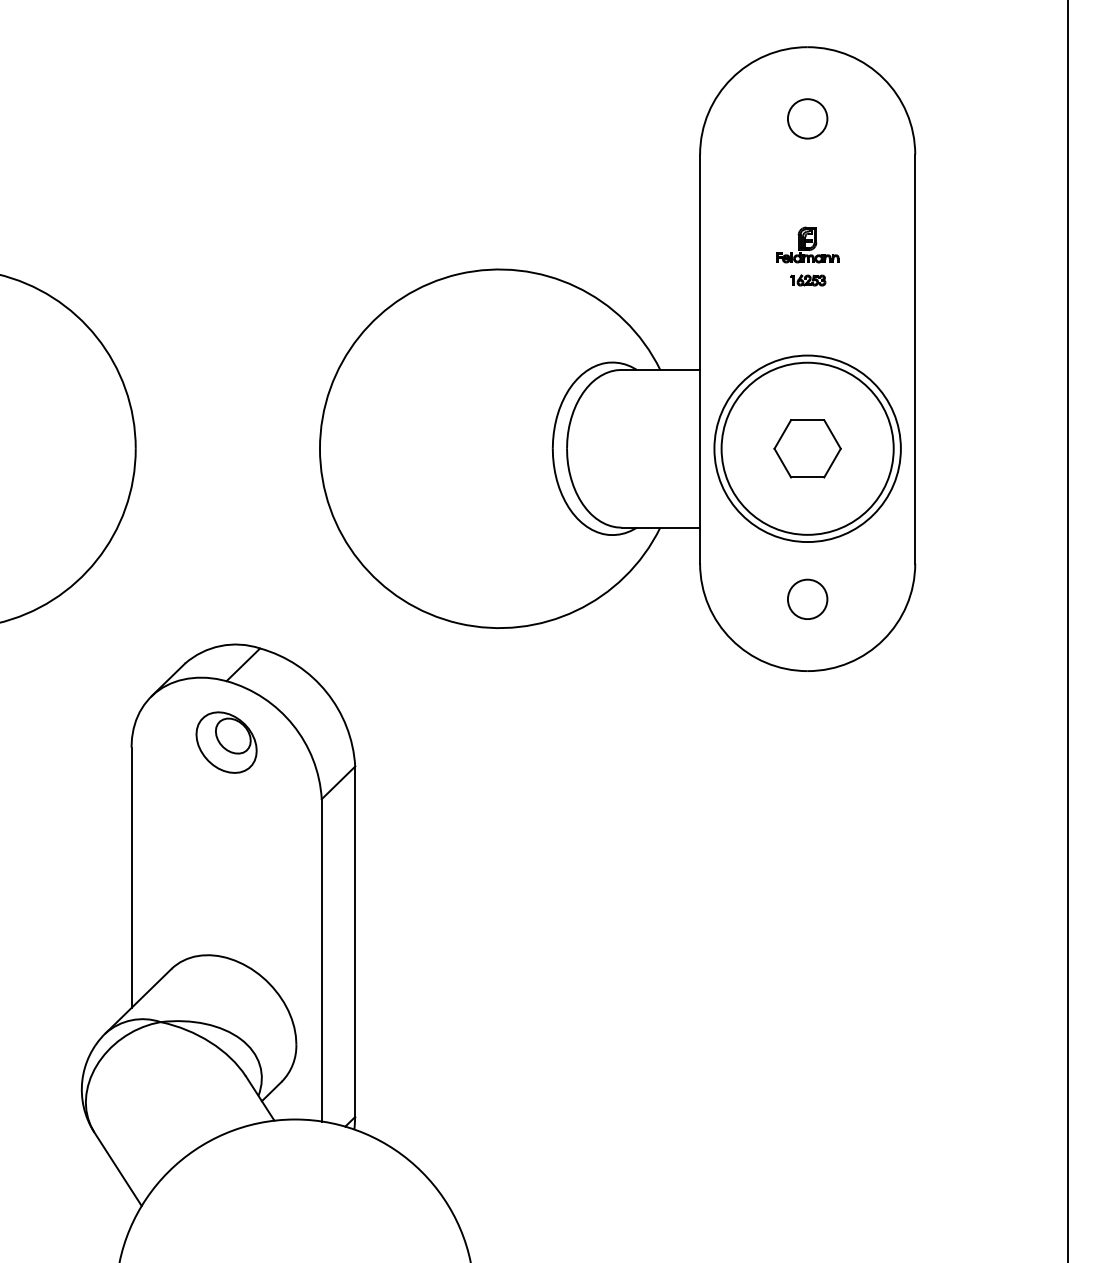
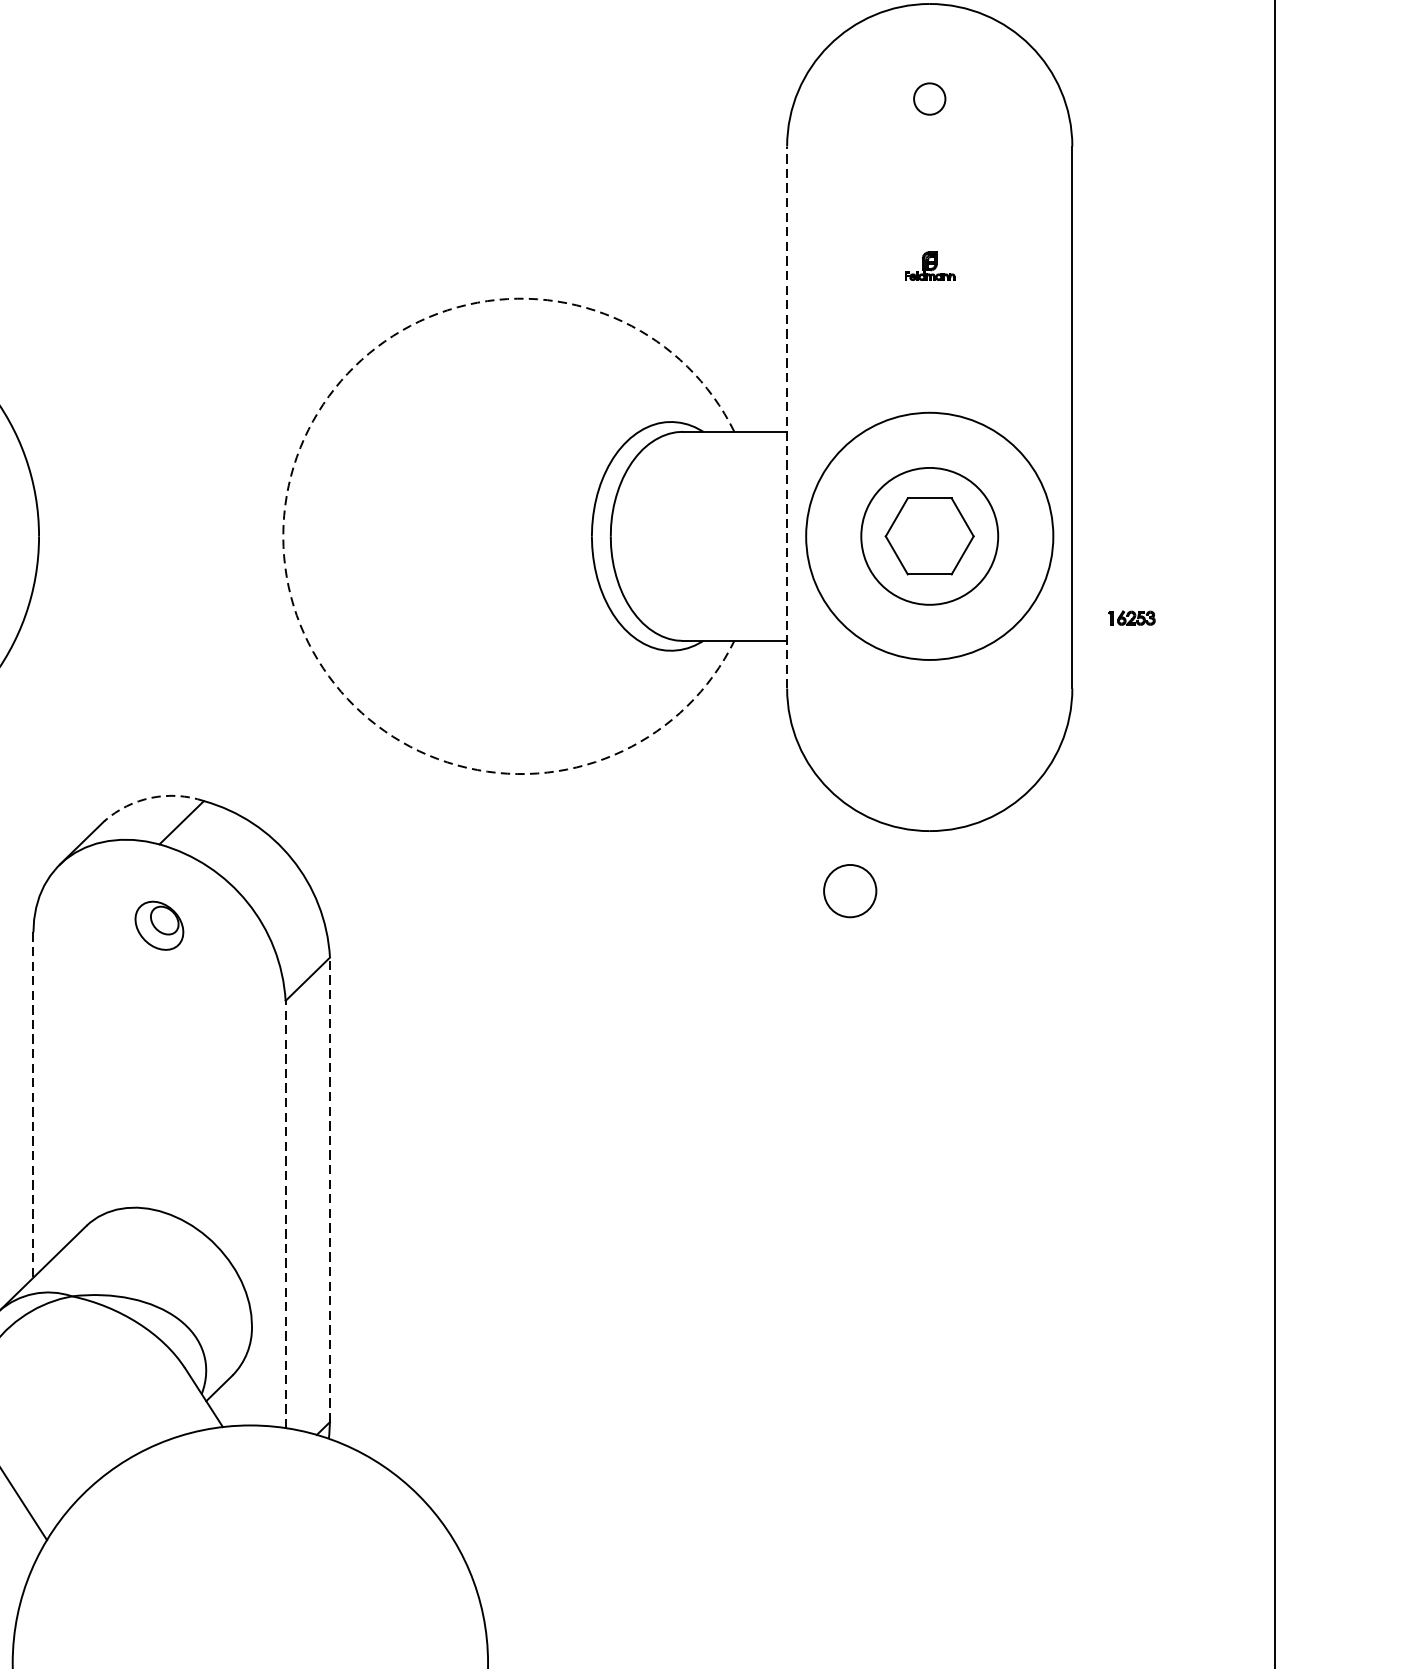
circle: (807, 118) -> (929, 98), size x0.6
part: (807, 244) -> (929, 265), size x0.6
part: (808, 280) -> (1132, 618), moved
line: (700, 358) -> (787, 416), solid -> dashed
arc: (319, 448) -> (282, 535), solid -> dashed
circle: (807, 448) -> (929, 535), size x0.6
circle: (807, 598) -> (849, 889), moved
arc: (220, 646) -> (151, 798), solid -> dashed
part: (226, 742) -> (159, 925), size x0.6
line: (131, 878) -> (33, 1105), solid -> dashed
line: (355, 941) -> (330, 1189), solid -> dashed
line: (321, 959) -> (285, 1213), solid -> dashed

